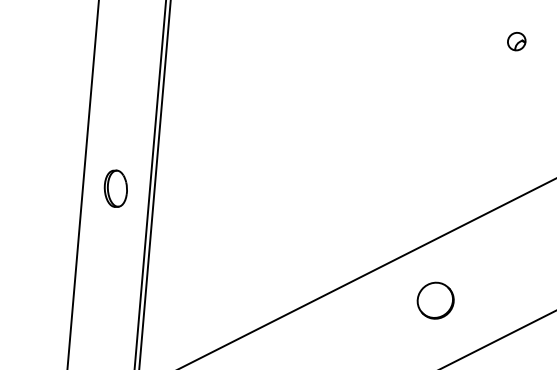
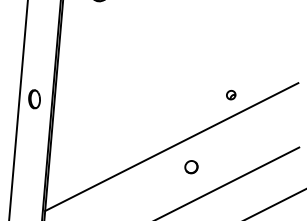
part: (517, 42) -> (231, 95), moved
part: (115, 189) -> (34, 99), moved
part: (435, 299) -> (191, 166), size x0.7

